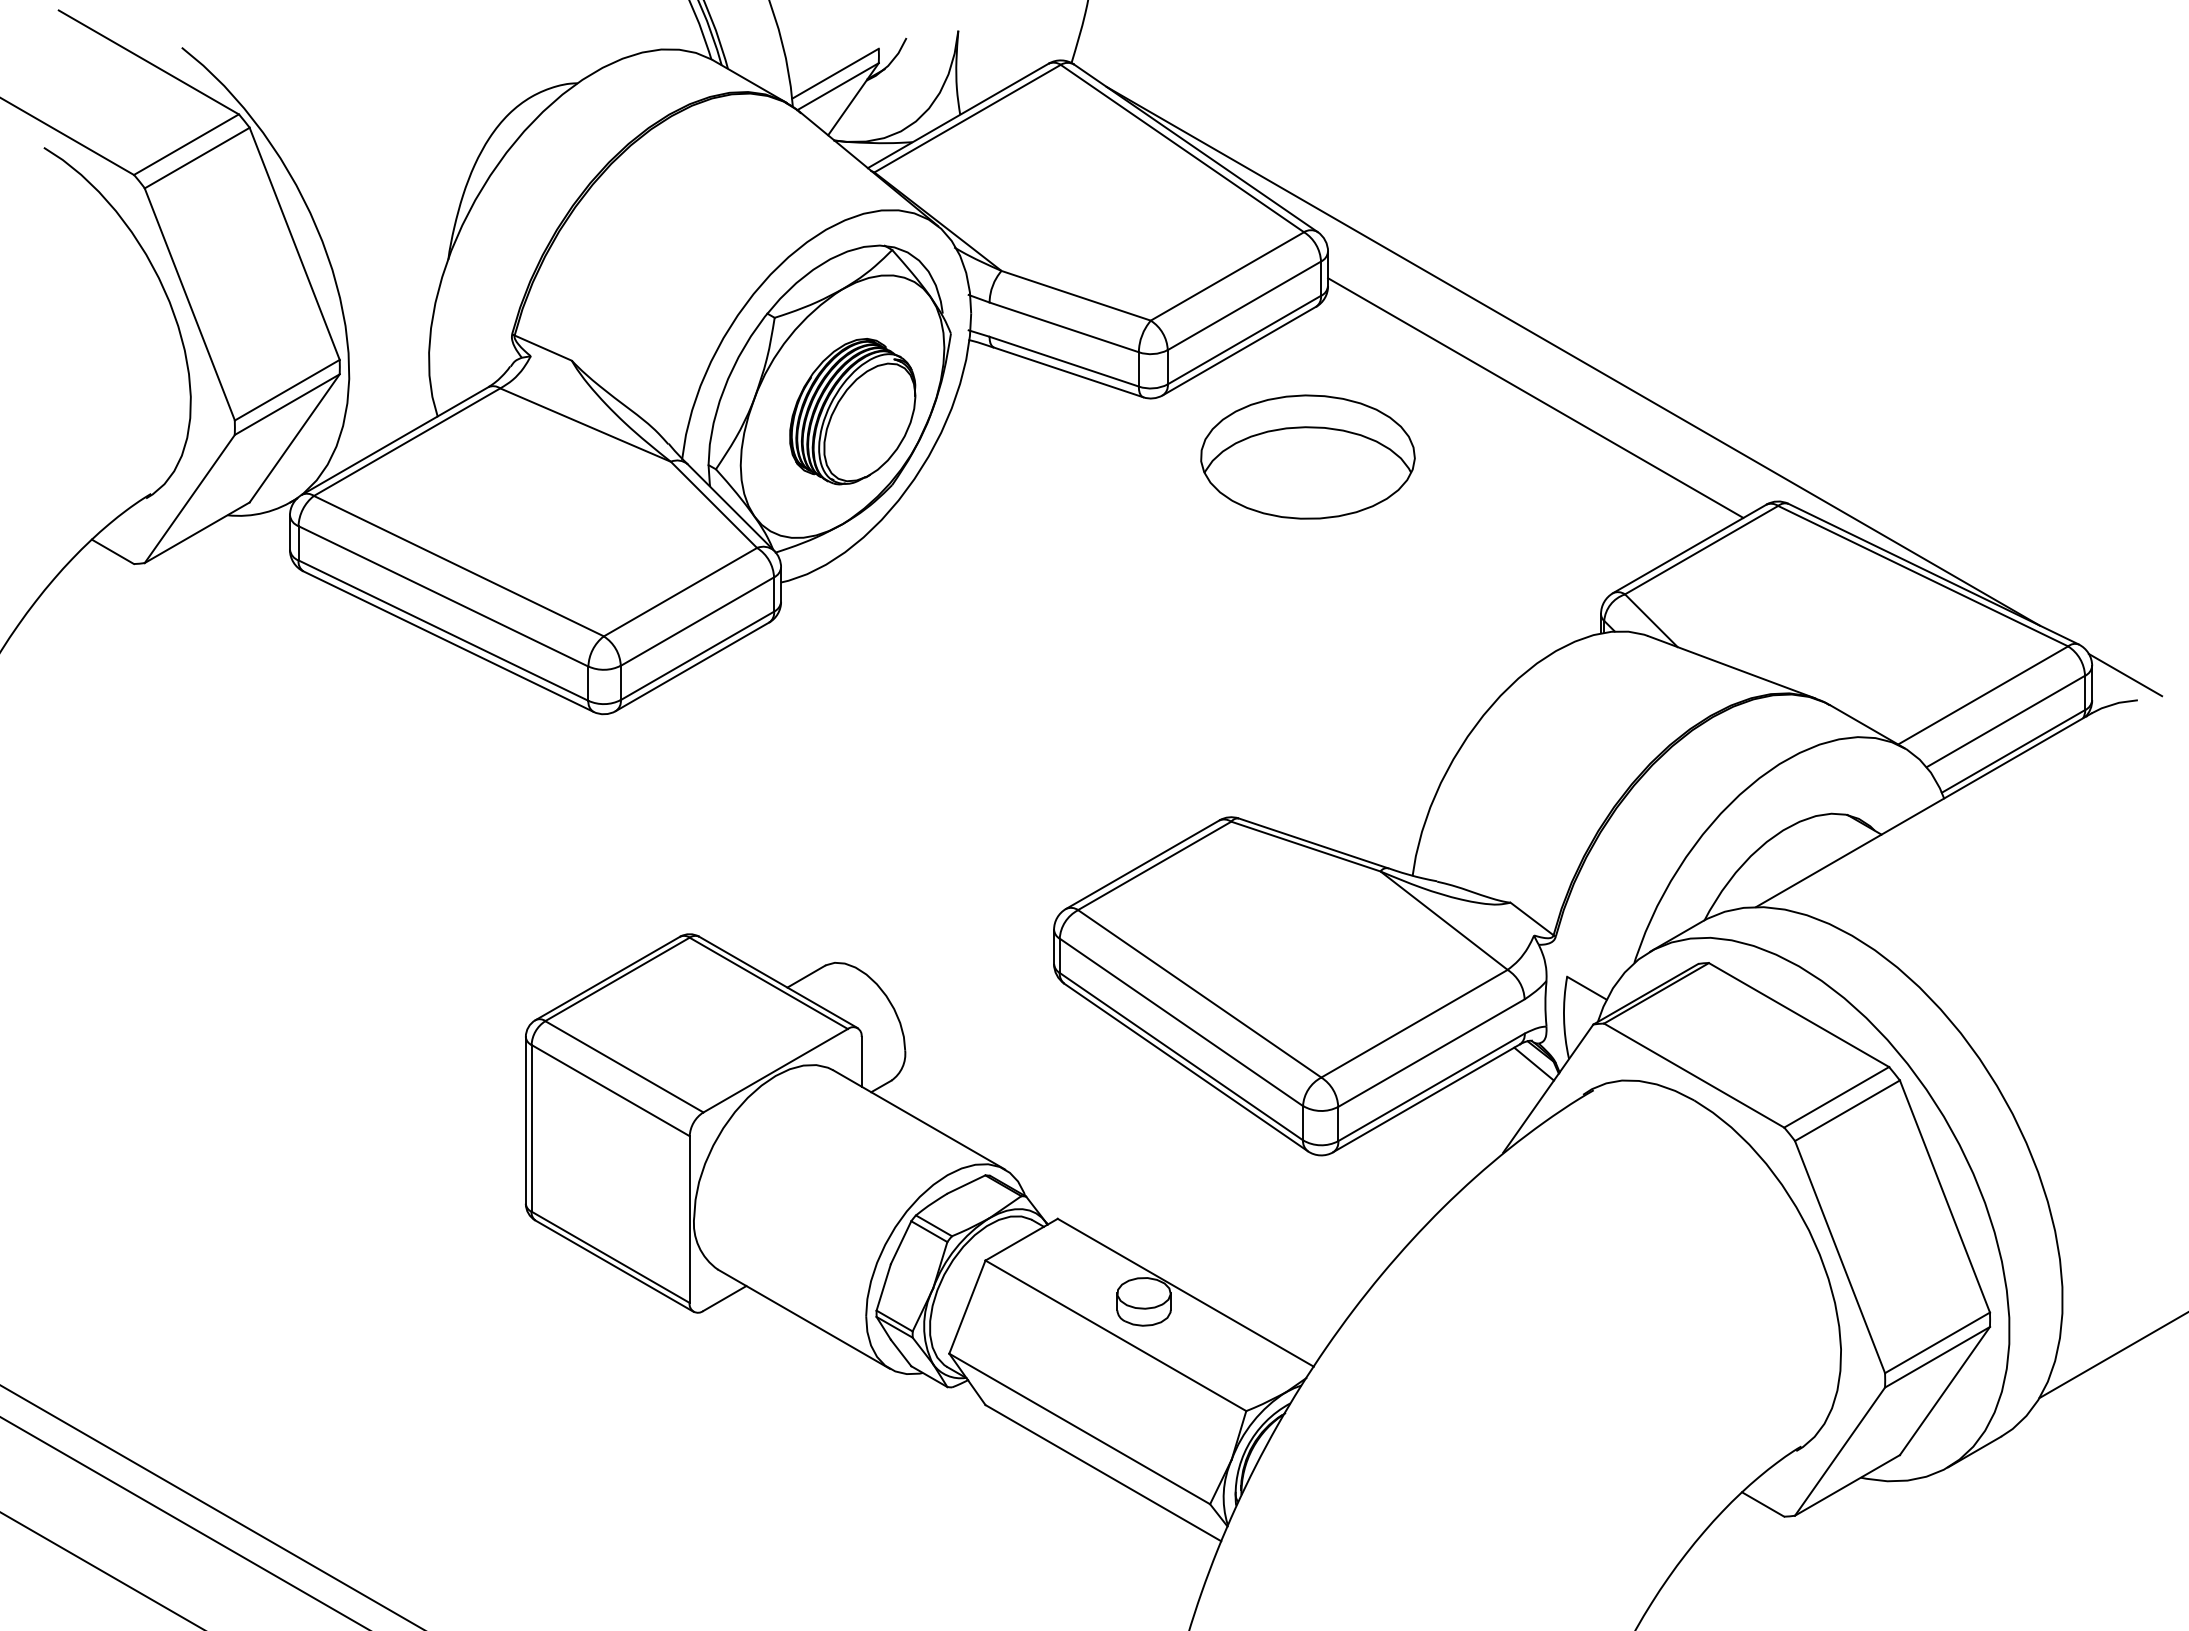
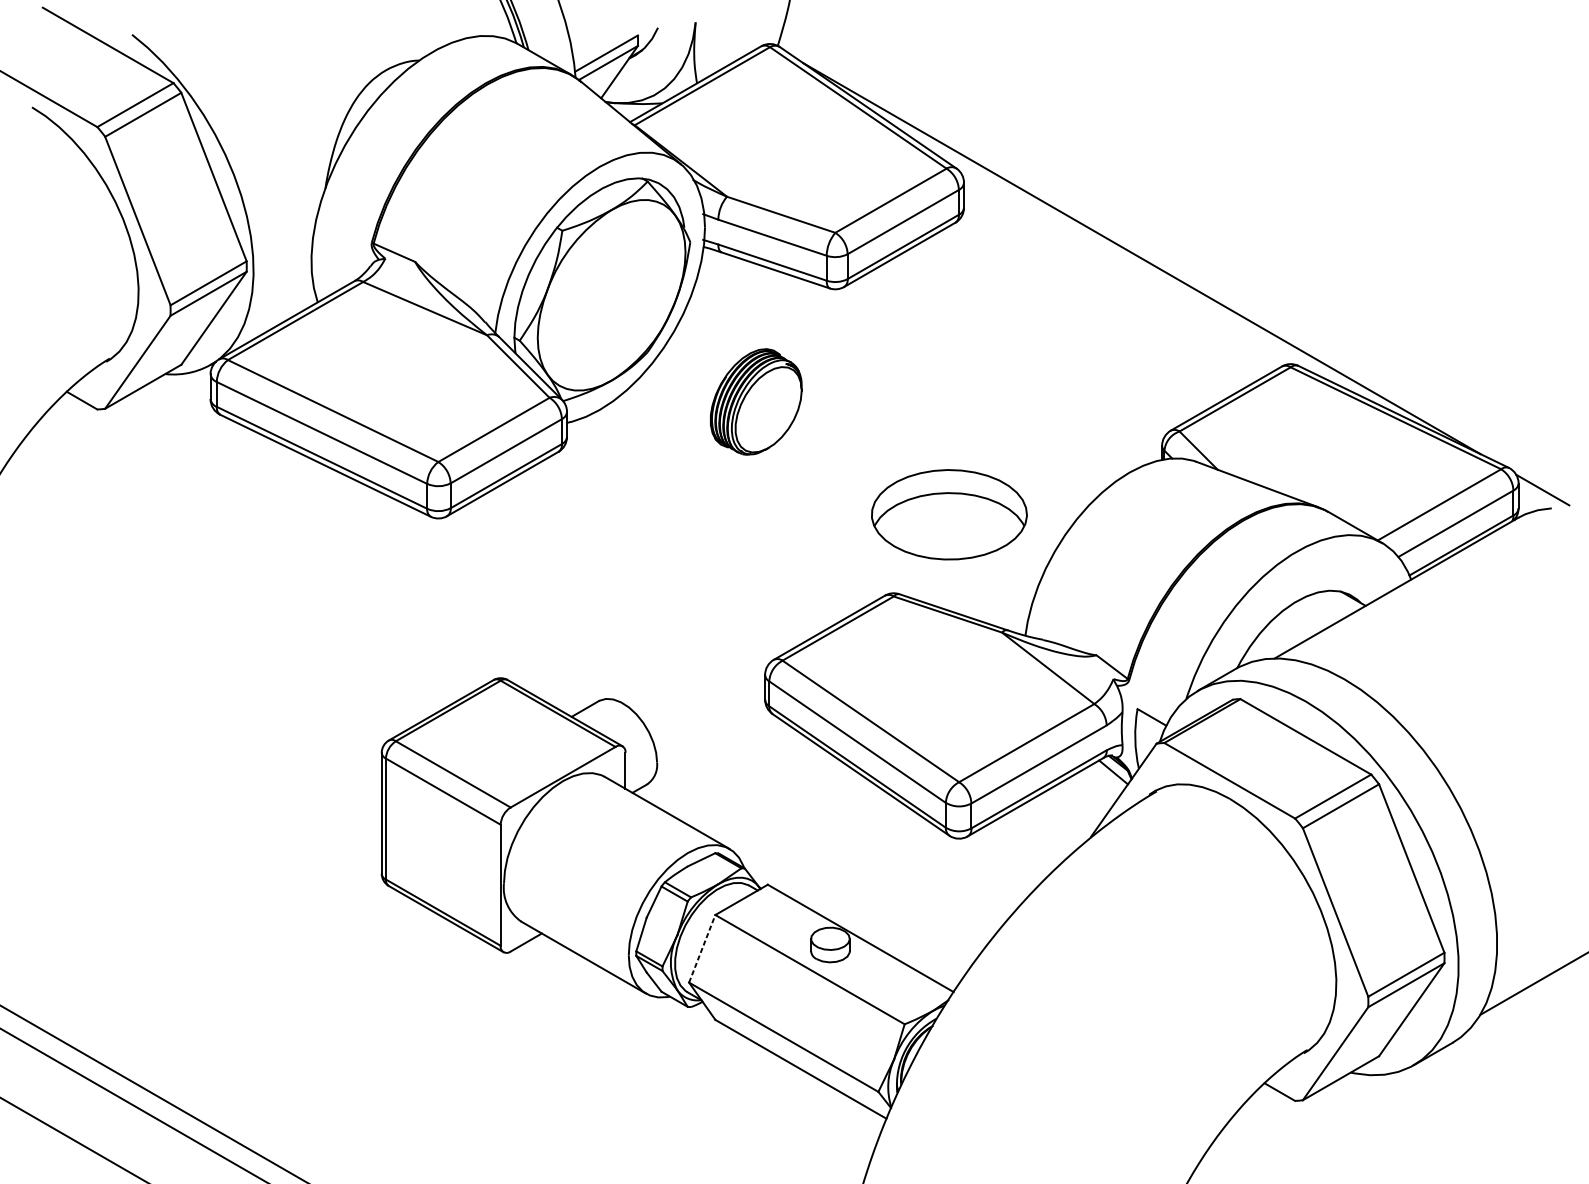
line: (1535, 397) -> (1114, 288), removed
part: (852, 411) -> (756, 401), moved
part: (1307, 456) -> (949, 514), moved
line: (967, 1307) -> (702, 949), solid -> dashed

